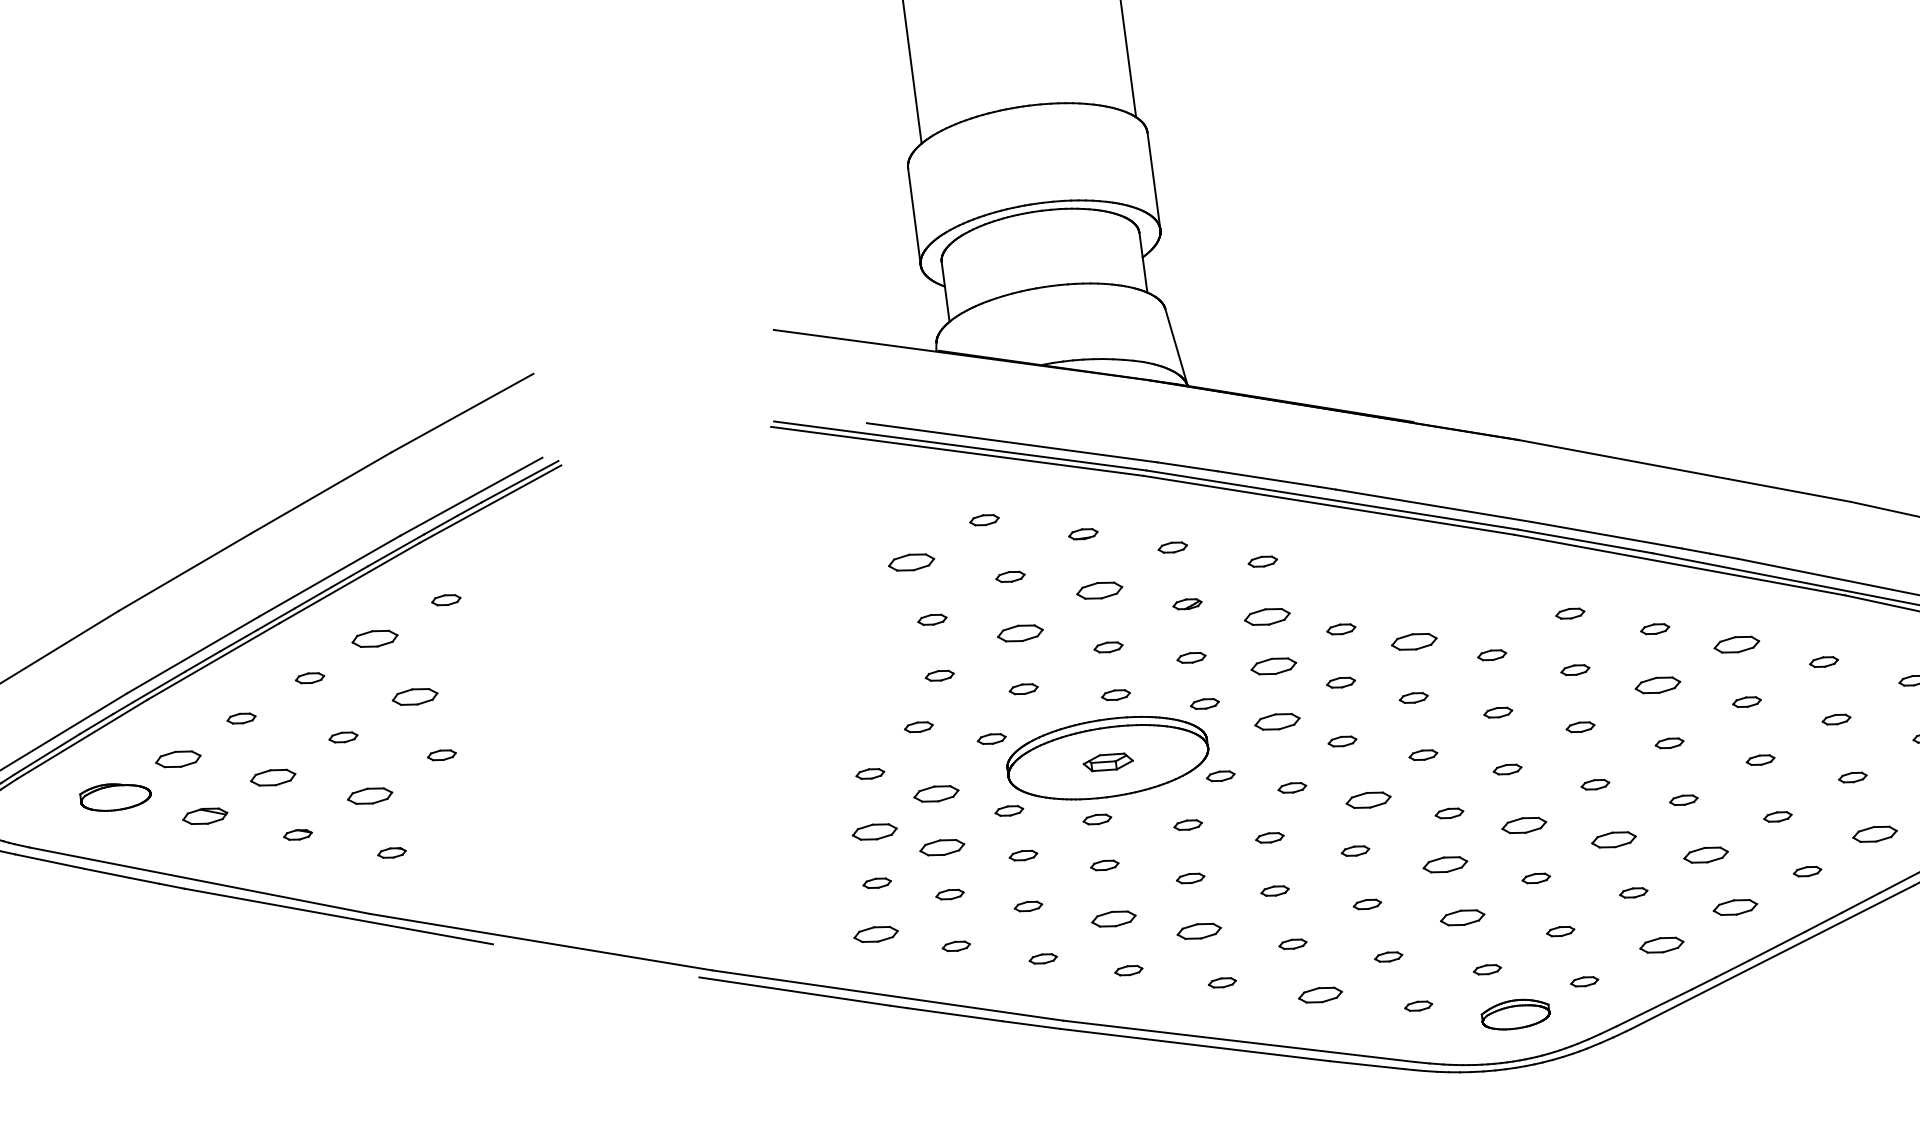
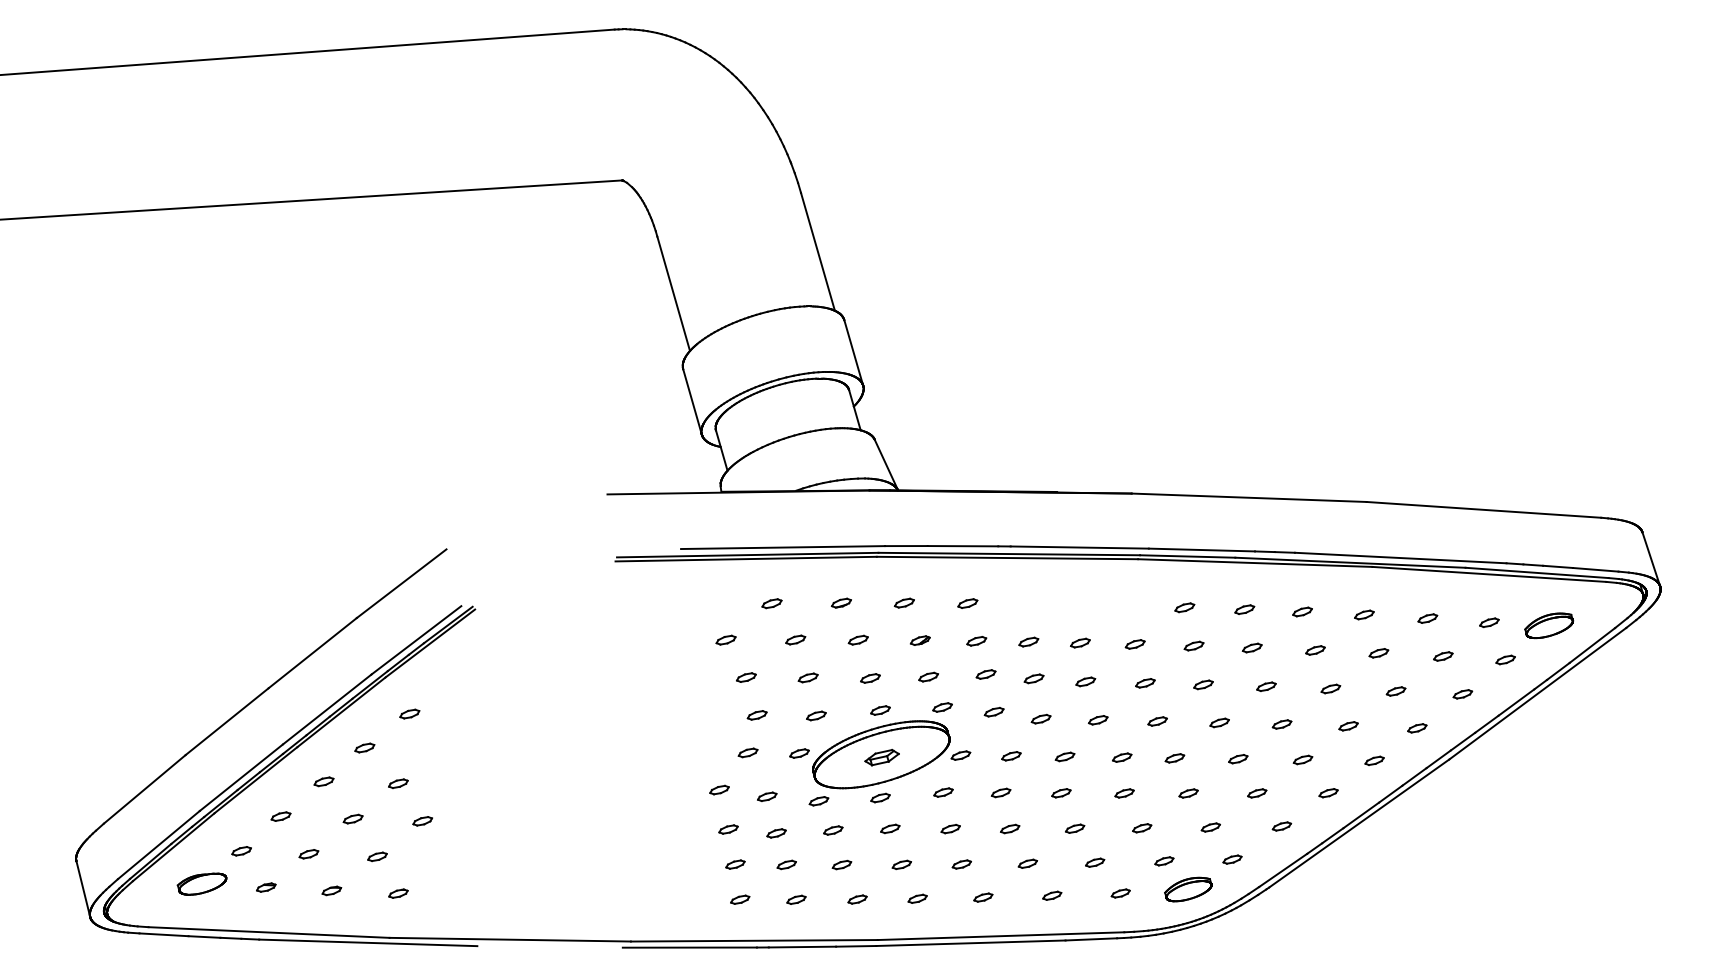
part: (910, 561) -> (725, 639), size x0.62
part: (1098, 589) -> (857, 639), size x0.62
part: (1267, 617) -> (976, 641), size x0.62
part: (1019, 632) -> (807, 677), size x0.62
part: (374, 638) -> (364, 747), size x0.62
part: (1414, 640) -> (1080, 642), size x0.62
part: (1736, 643) -> (1302, 611), size x0.62
part: (1272, 666) -> (985, 674), size x0.62
part: (1656, 684) -> (1251, 647), size x0.62
part: (415, 696) -> (398, 783), size x0.62
part: (1276, 720) -> (993, 711), size x0.62
part: (177, 759) -> (241, 851), size x0.62
part: (272, 778) -> (308, 854), size x0.62
part: (937, 793) -> (767, 796), size x0.62
part: (370, 795) -> (377, 856), size x0.62
part: (1367, 799) -> (1064, 756), size x0.62
part: (205, 816) -> (266, 887), size x0.62
part: (1523, 825) -> (1174, 758), size x0.62
part: (874, 831) -> (728, 829), size x0.62
part: (1875, 834) -> (1417, 728), size x0.62
part: (1614, 840) -> (1238, 759), size x0.62
part: (942, 847) -> (776, 833), size x0.62
part: (1705, 854) -> (1302, 759), size x0.62
part: (1445, 864) -> (1124, 793), size x0.62
part: (1735, 908) -> (1328, 793), size x0.62
part: (1113, 918) -> (901, 864), size x0.62
part: (1463, 918) -> (1142, 828), size x0.62
part: (1198, 931) -> (961, 864), size x0.62
part: (876, 933) -> (740, 899), size x0.62
part: (1661, 945) -> (1281, 826), size x0.62
part: (1321, 994) -> (1052, 895), size x0.62

